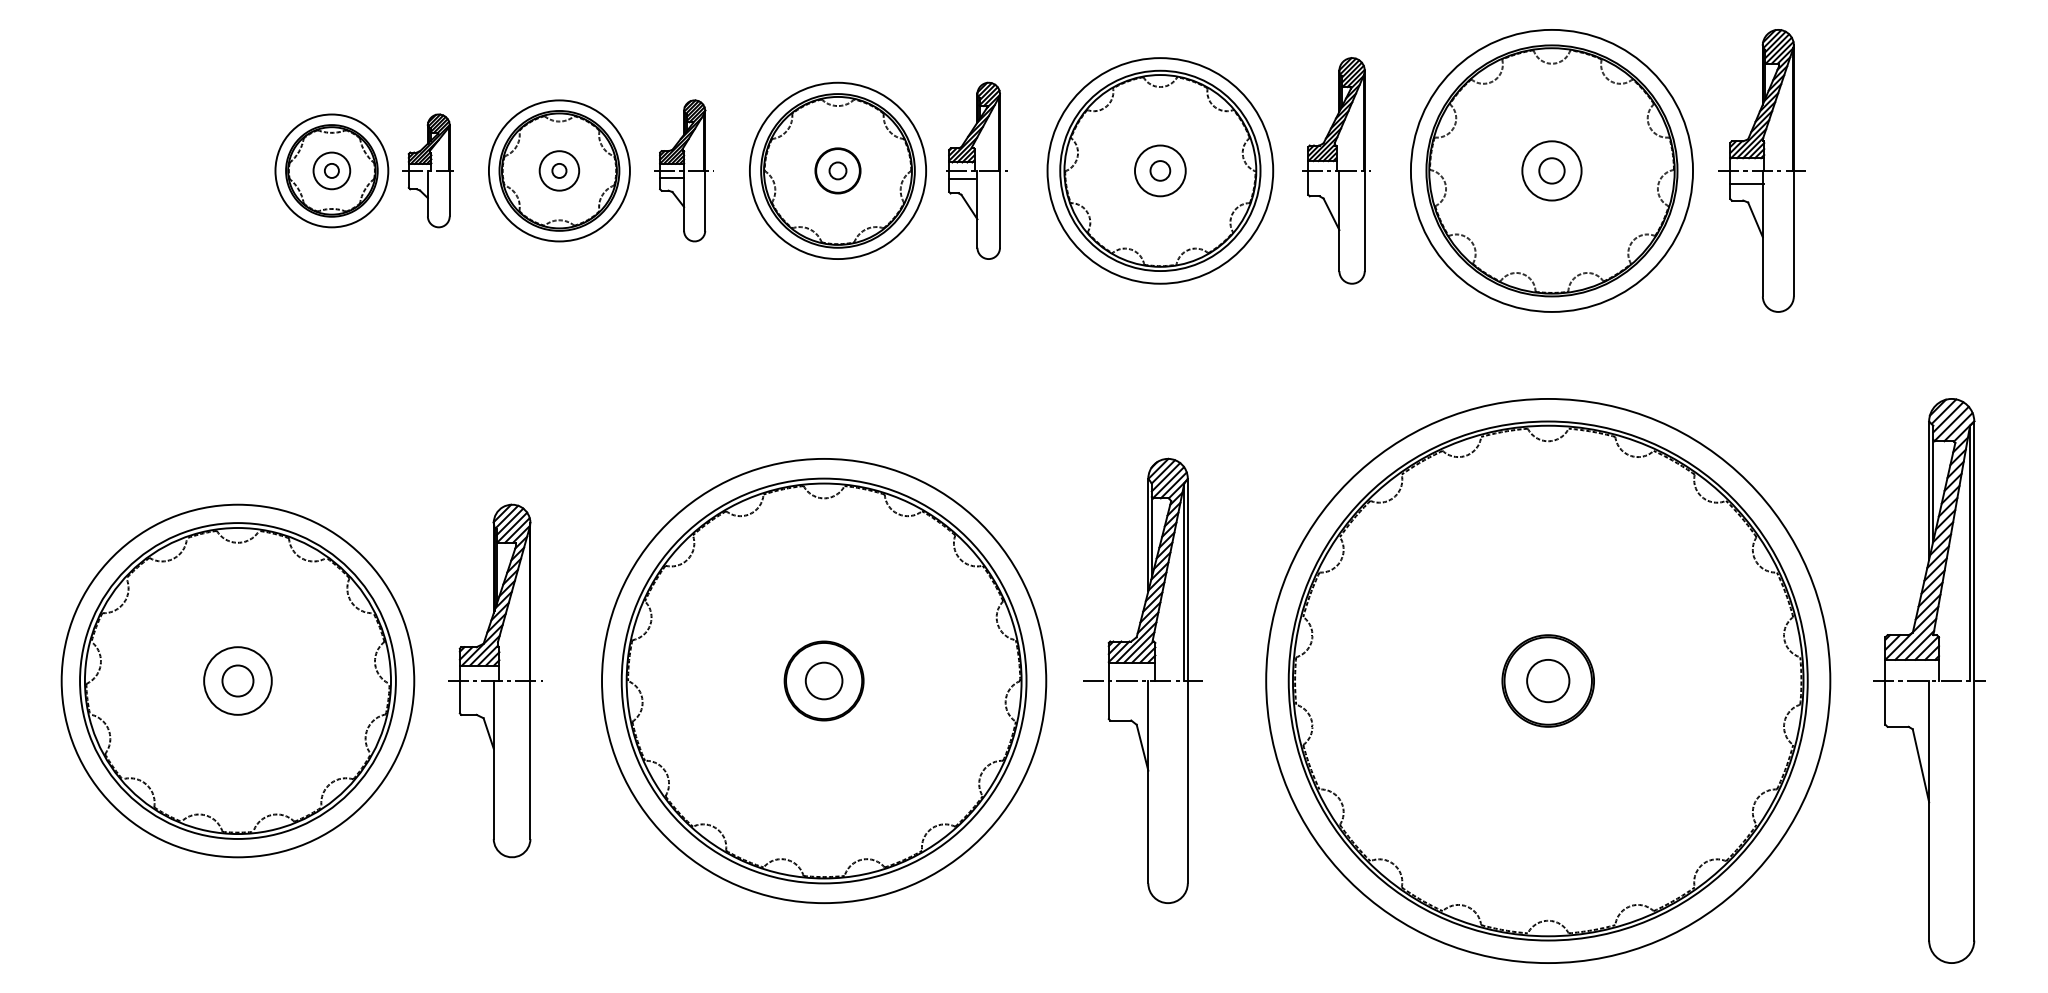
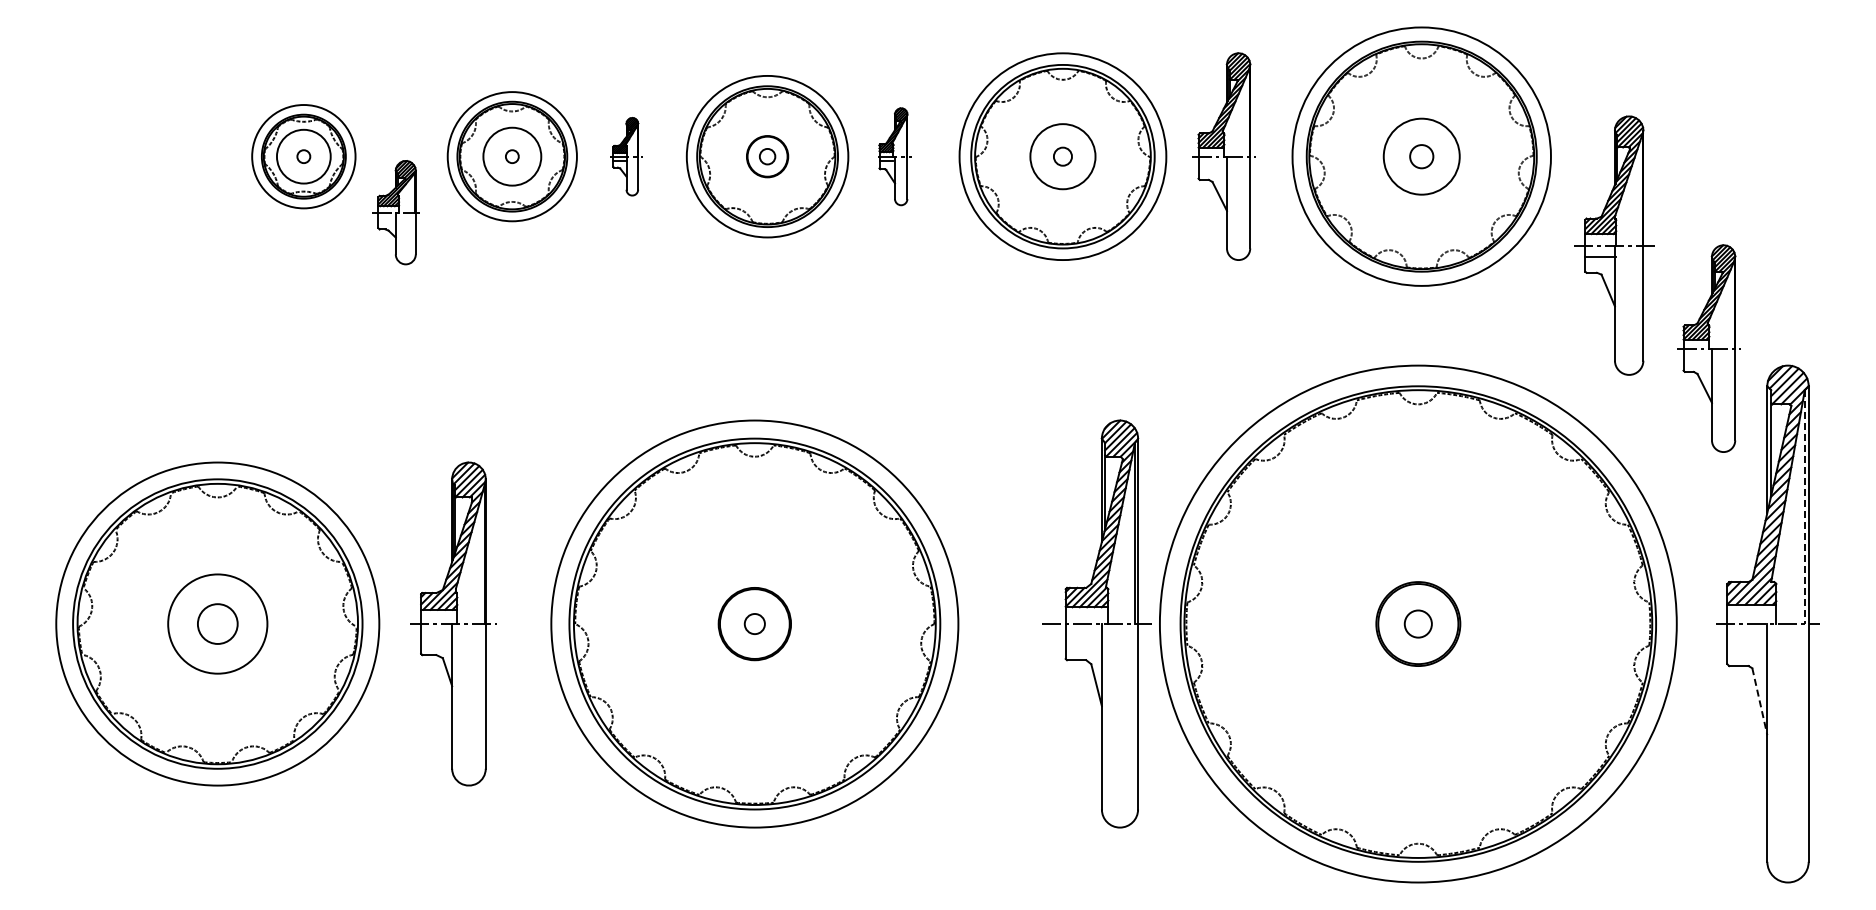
circle: (331, 170) -> (303, 156), size x1.6
part: (427, 170) -> (395, 212), moved
circle: (559, 170) -> (512, 156), size x1.6
part: (684, 170) -> (626, 156), size x0.6
part: (976, 170) -> (894, 156), size x0.6
circle: (1159, 170) -> (1062, 156), size x1.4
circle: (1551, 170) -> (1421, 156), size x1.4
part: (1762, 170) -> (1614, 245), moved
part: (1864, 380) -> (1708, 348), added
line: (1969, 553) -> (1804, 507), solid -> dashed
circle: (237, 680) -> (217, 623), size x1.4
circle: (823, 680) -> (754, 623), size x0.6
part: (1142, 680) -> (1096, 623), moved
circle: (1547, 680) -> (1417, 623), size x0.7
circle: (237, 681) -> (217, 624), size x1.6
line: (1920, 766) -> (1759, 702), solid -> dashed

